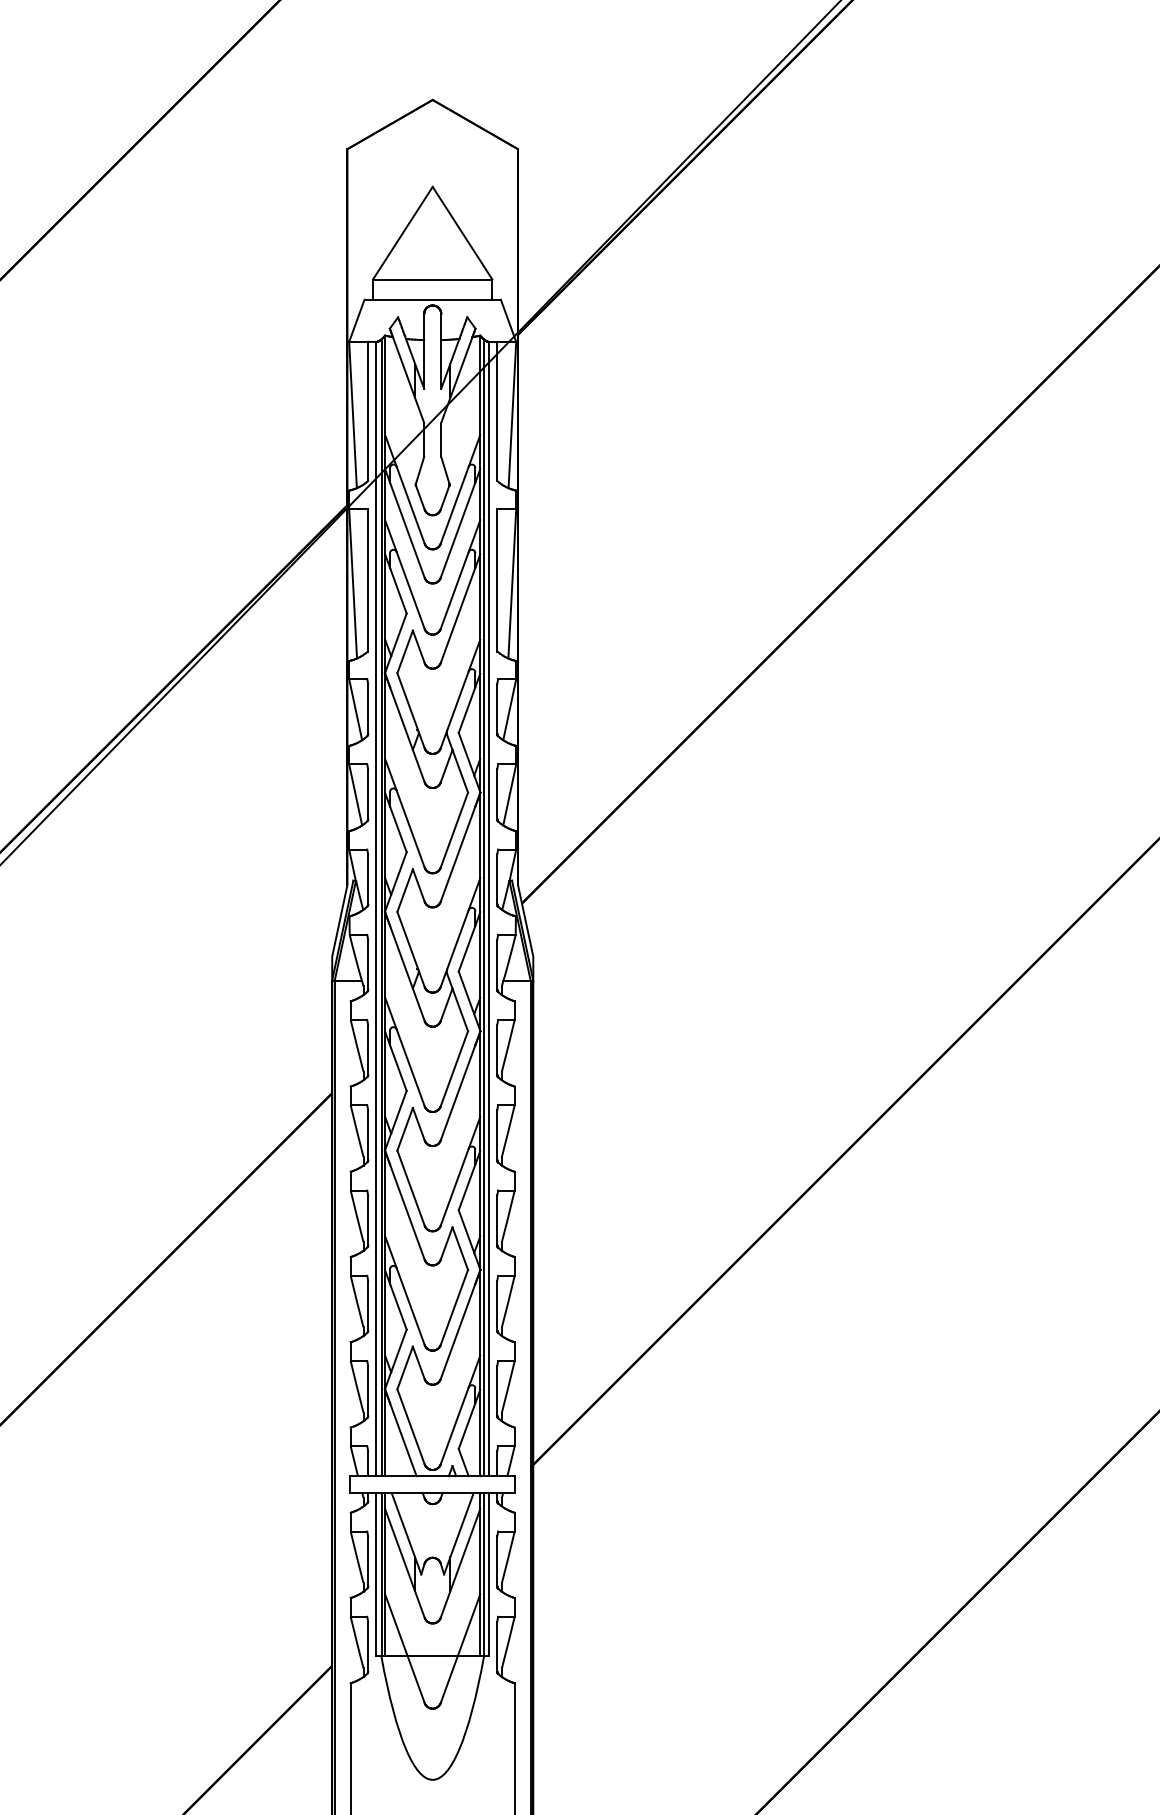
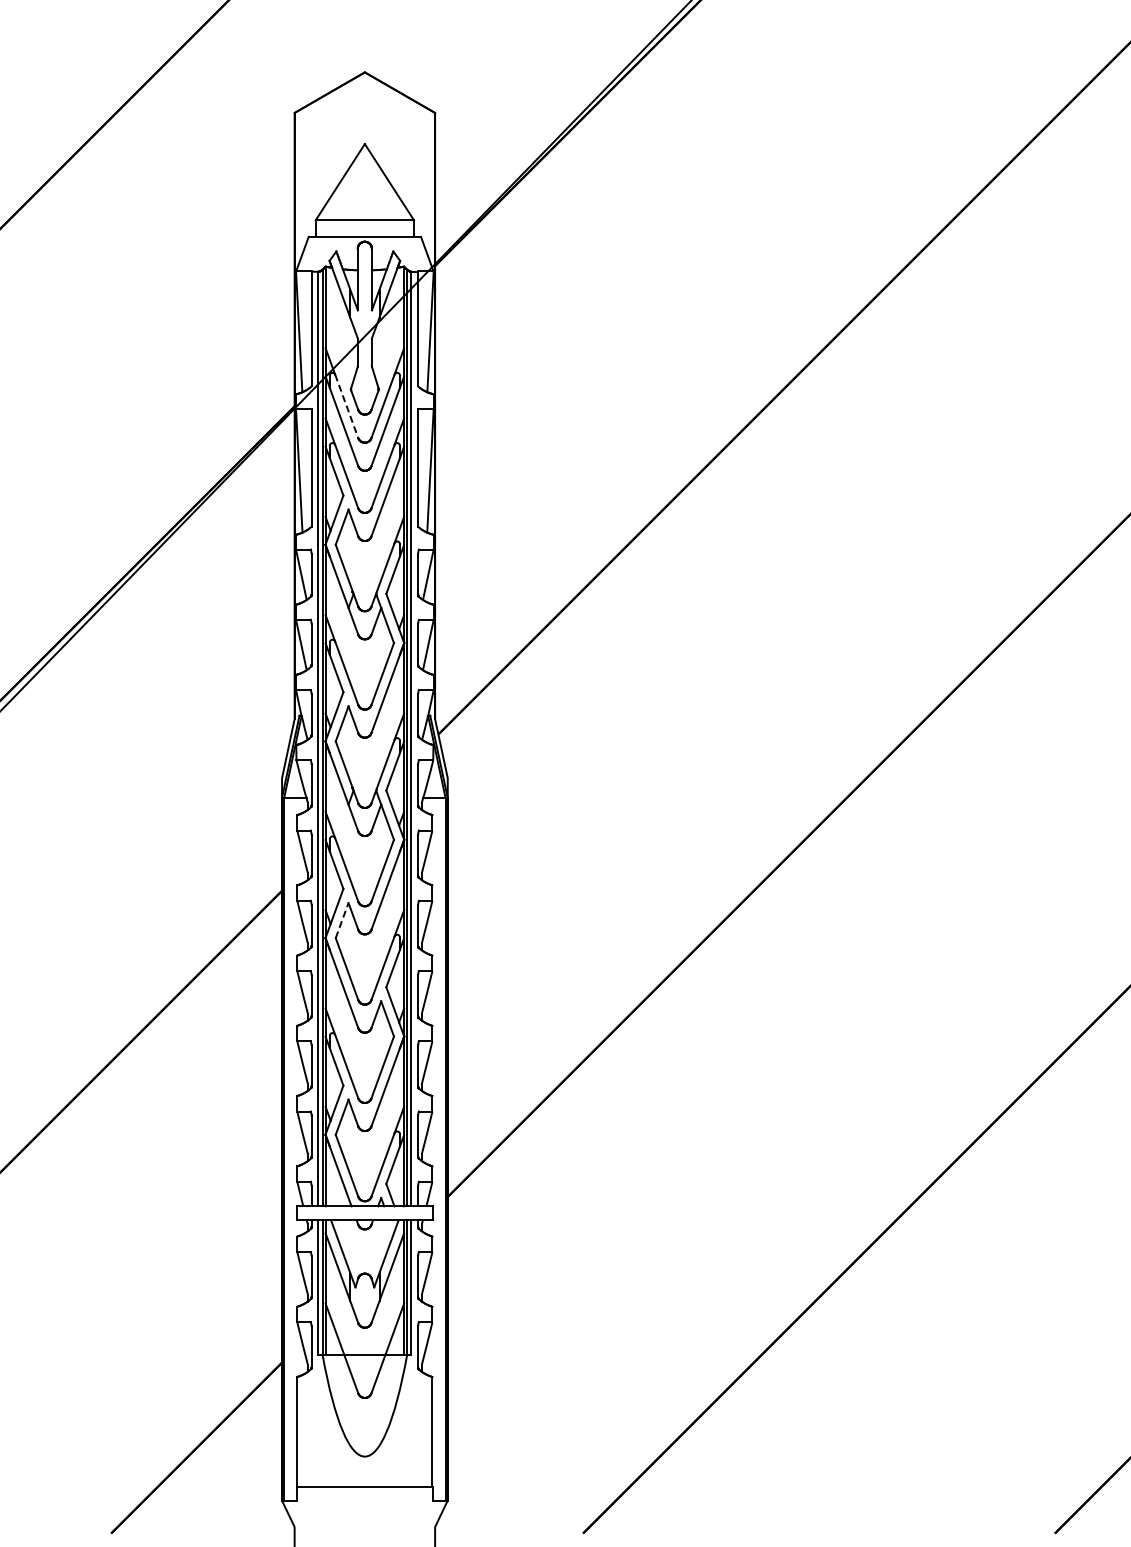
line: (410, 505) -> (346, 406), solid -> dashed
line: (405, 1129) -> (342, 920), solid -> dashed

